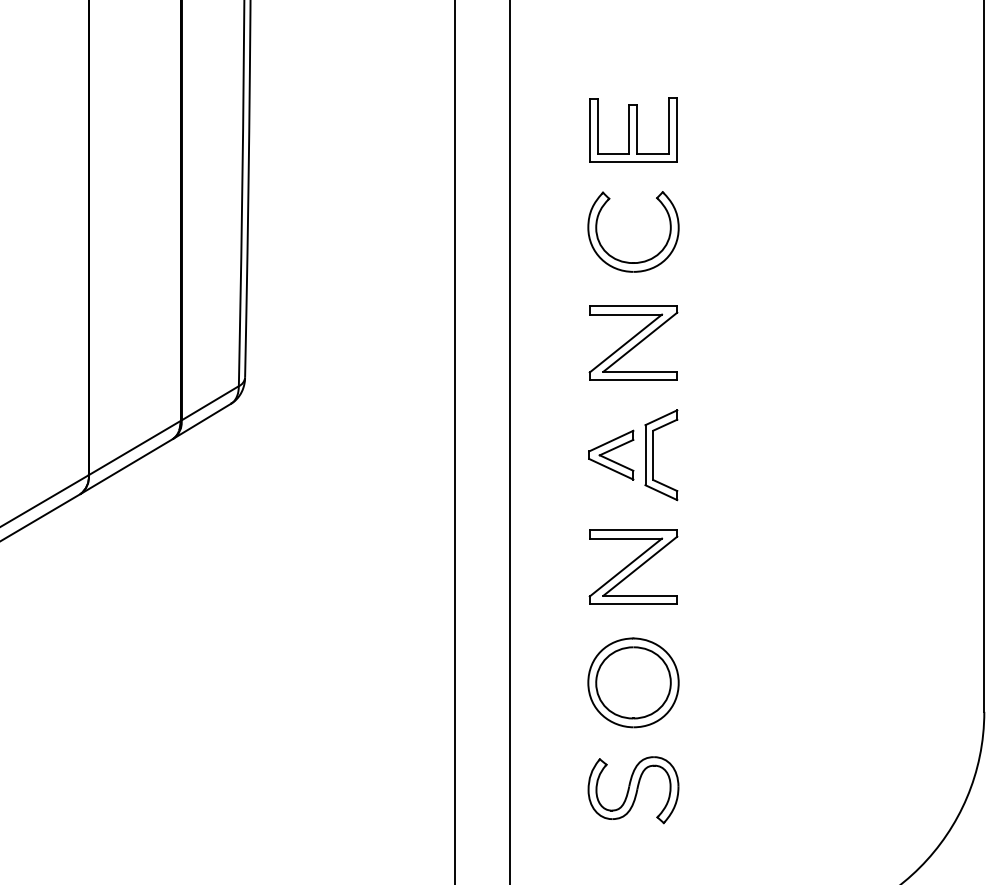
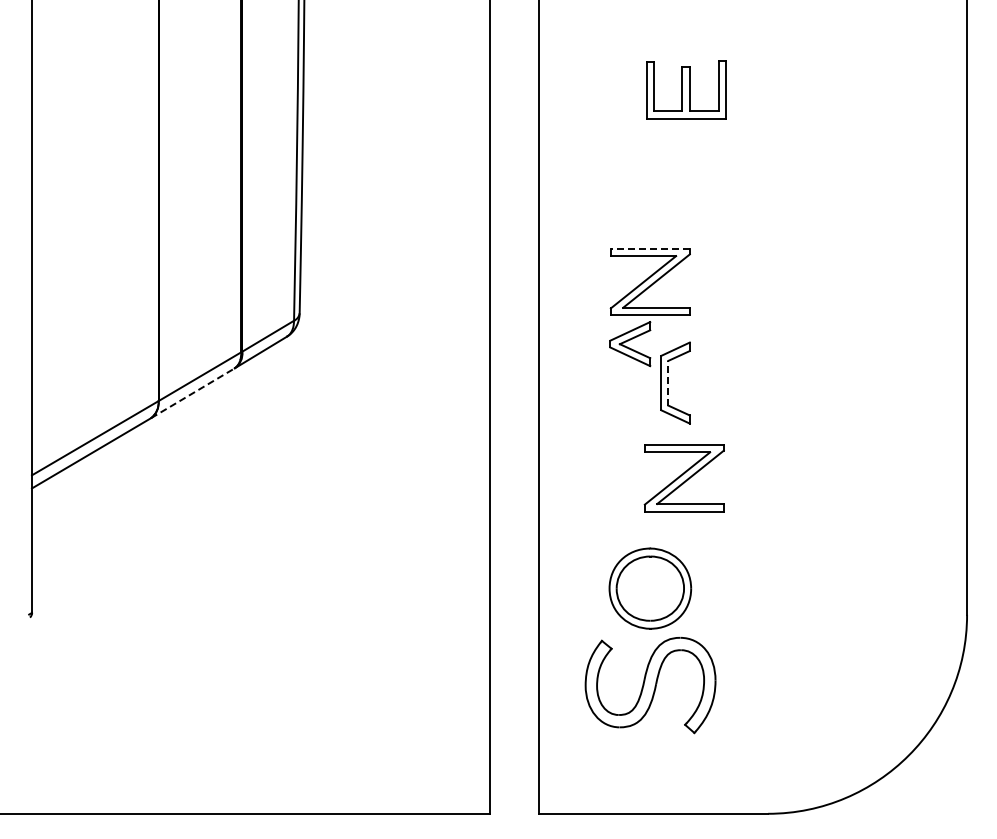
part: (633, 130) -> (686, 89), moved
part: (641, 260) -> (657, 207), removed
line: (632, 306) -> (649, 248), solid -> dashed
line: (653, 454) -> (668, 382), solid -> dashed
part: (611, 455) -> (630, 344), moved
line: (126, 466) -> (192, 393), solid -> dashed
part: (632, 567) -> (683, 478), moved
part: (632, 790) -> (649, 685), size x1.6

